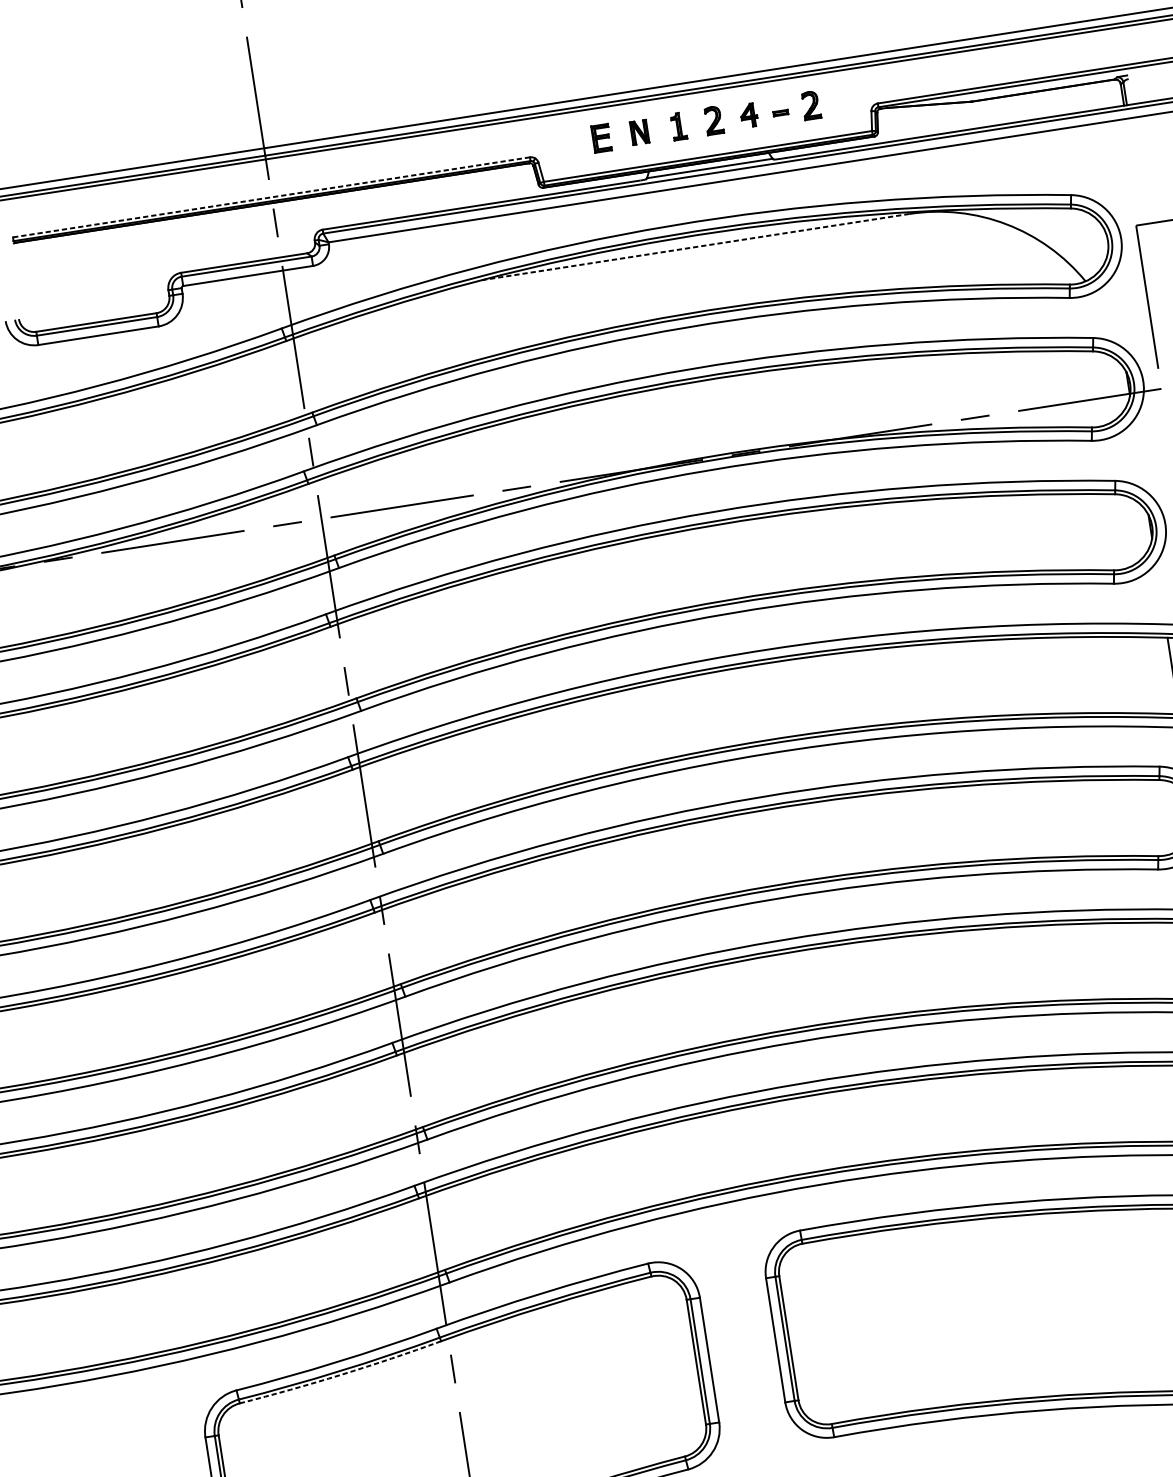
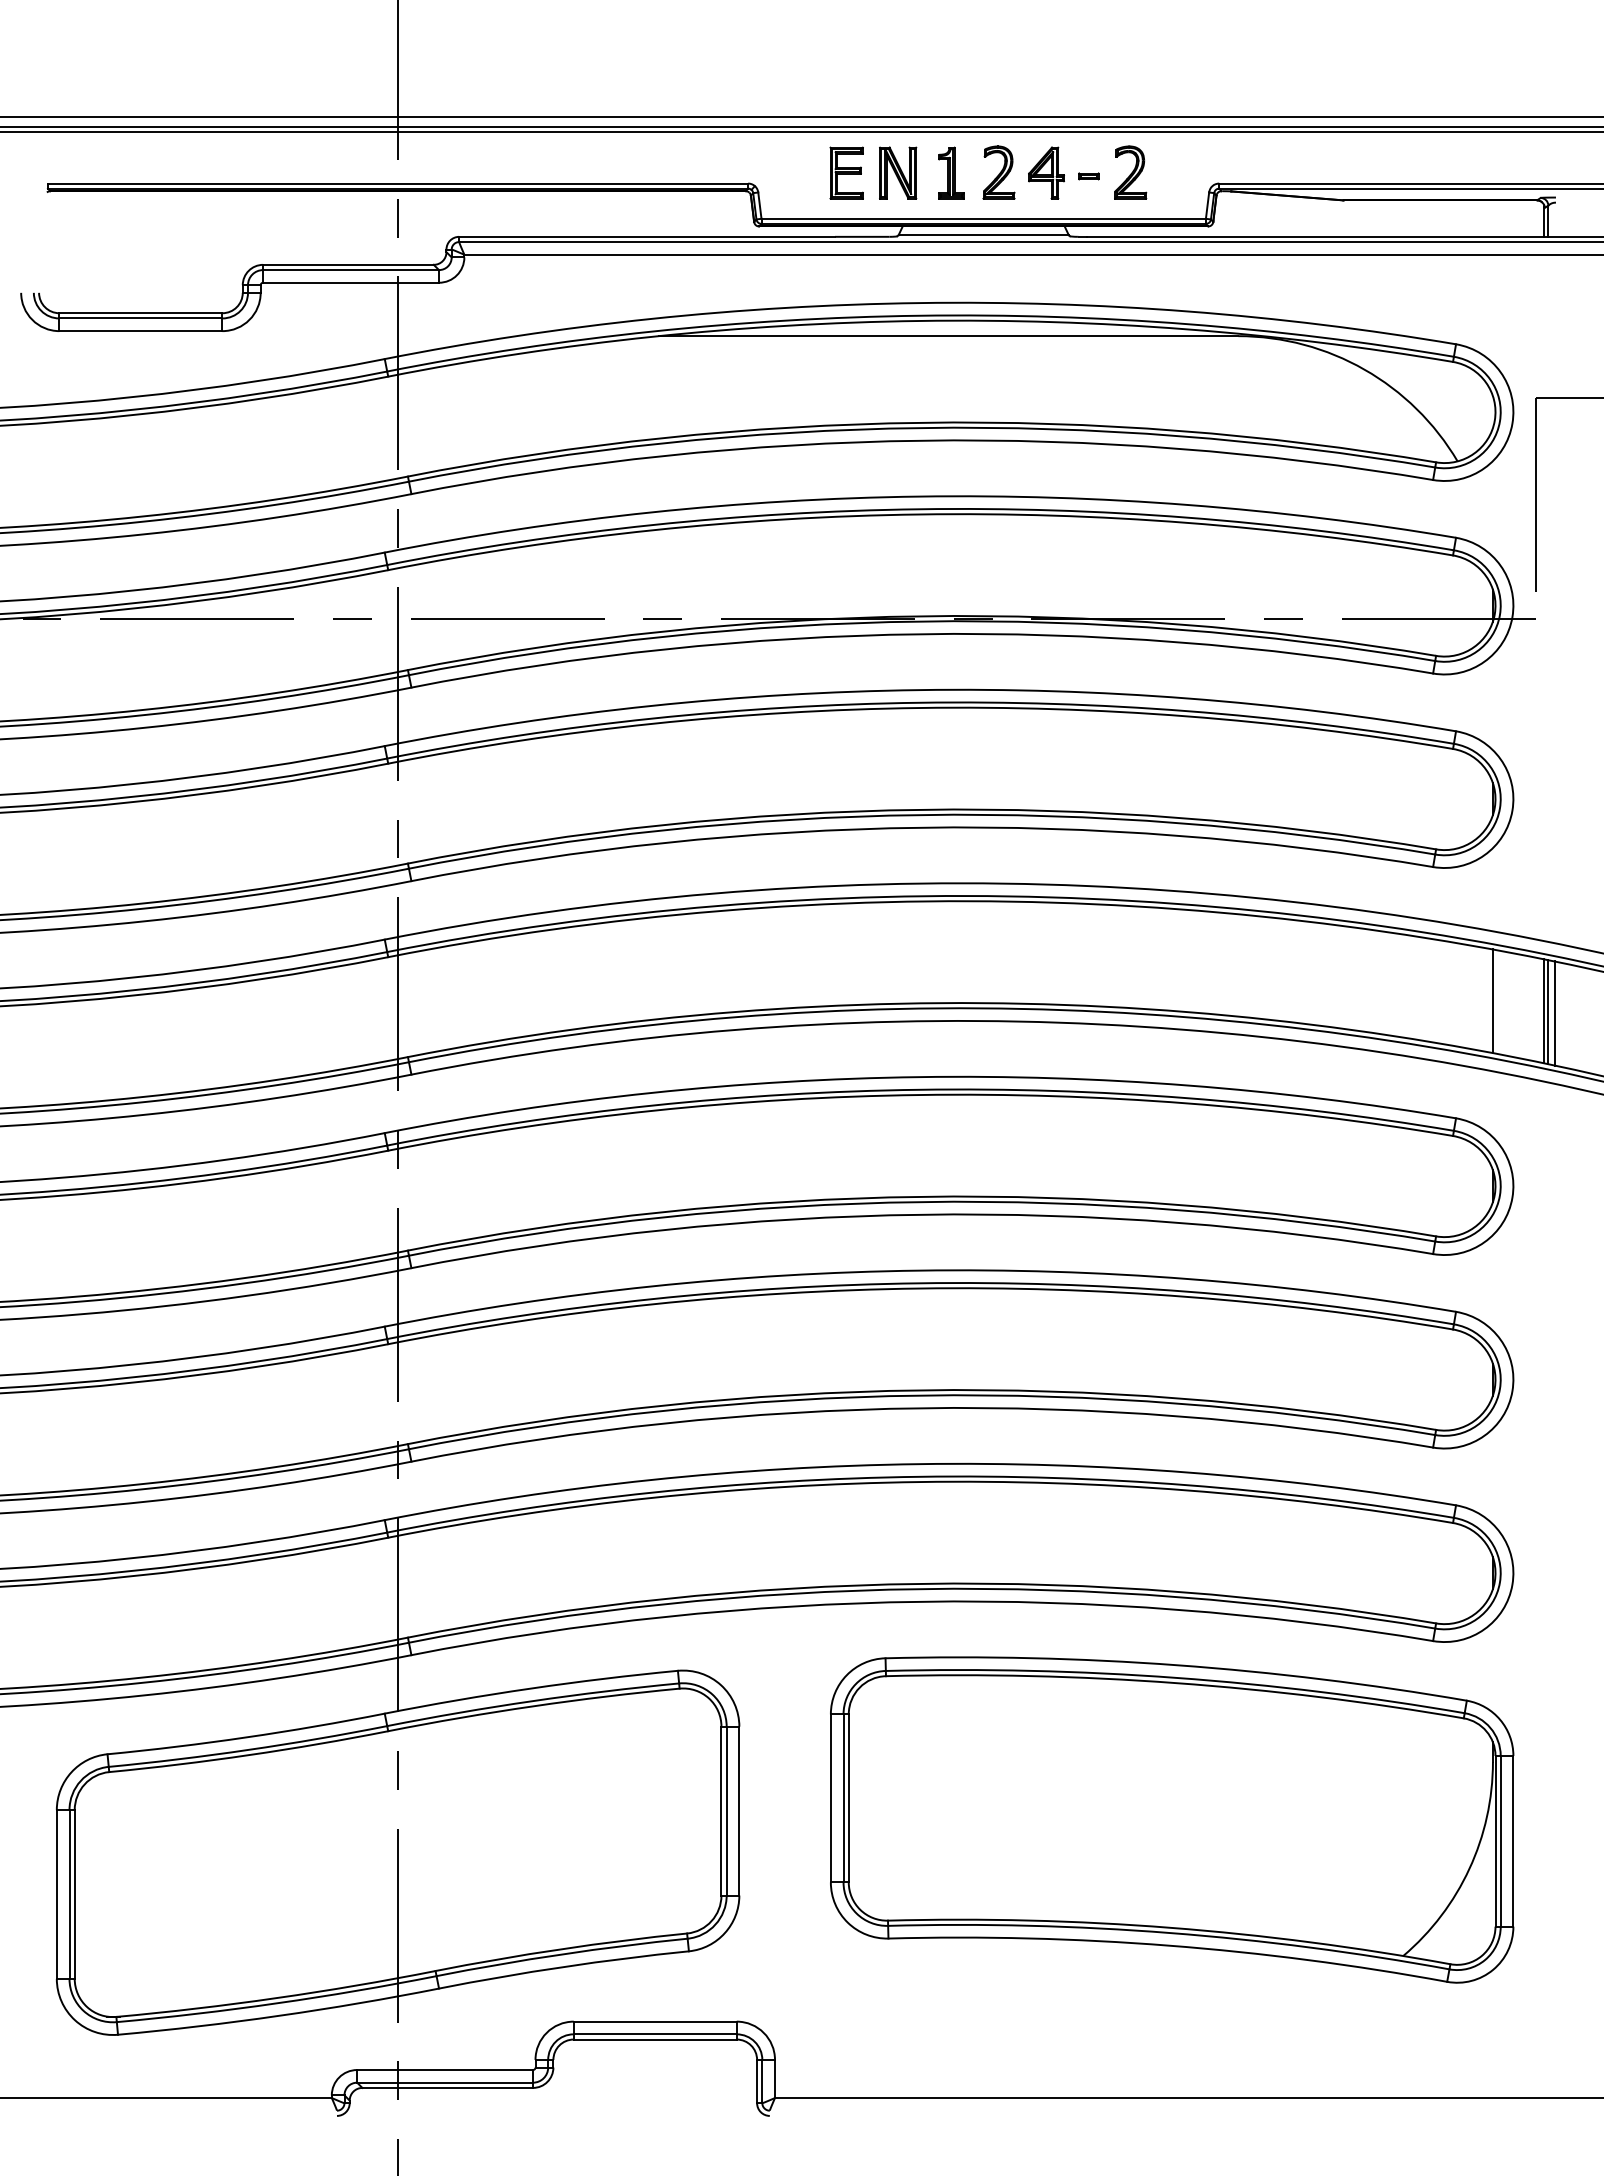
part: (811, 105) -> (1130, 172), size x1.43
part: (749, 115) -> (1046, 172), size x1.67
part: (713, 120) -> (998, 172), size x1.43
part: (678, 125) -> (951, 172), size x1.43
part: (639, 131) -> (898, 172), size x1.67
part: (601, 137) -> (846, 172), size x1.43
line: (271, 197) -> (397, 183), dashed -> solid
line: (695, 247) -> (948, 336), dashed -> solid
arc: (341, 1375) -> (249, 1755), dashed -> solid

